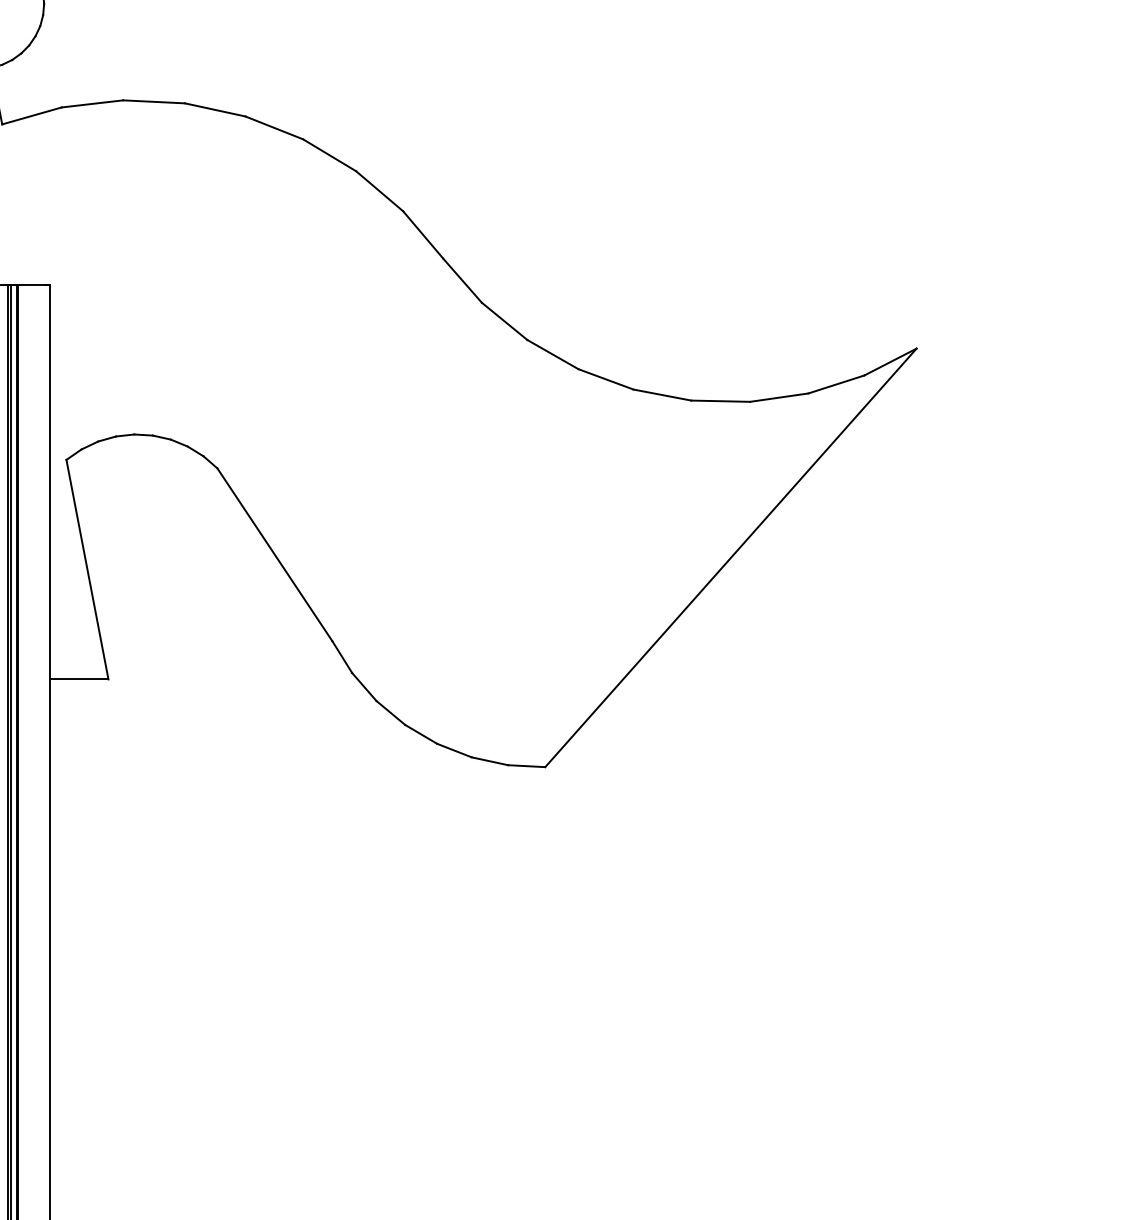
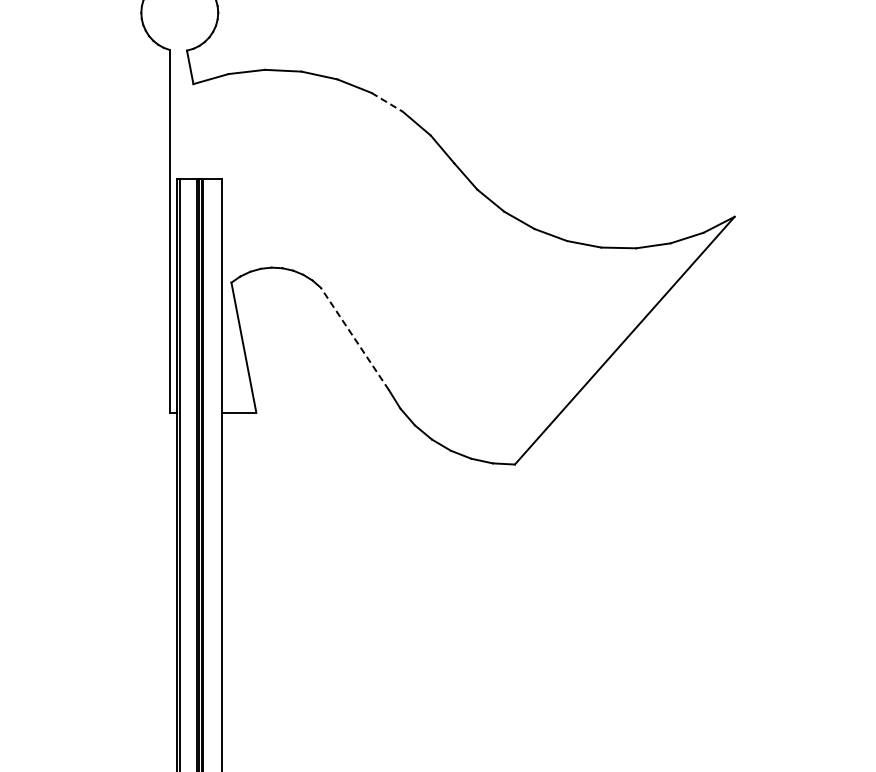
line: (330, 155) -> (387, 102), solid -> dashed
line: (274, 554) -> (354, 338), solid -> dashed

